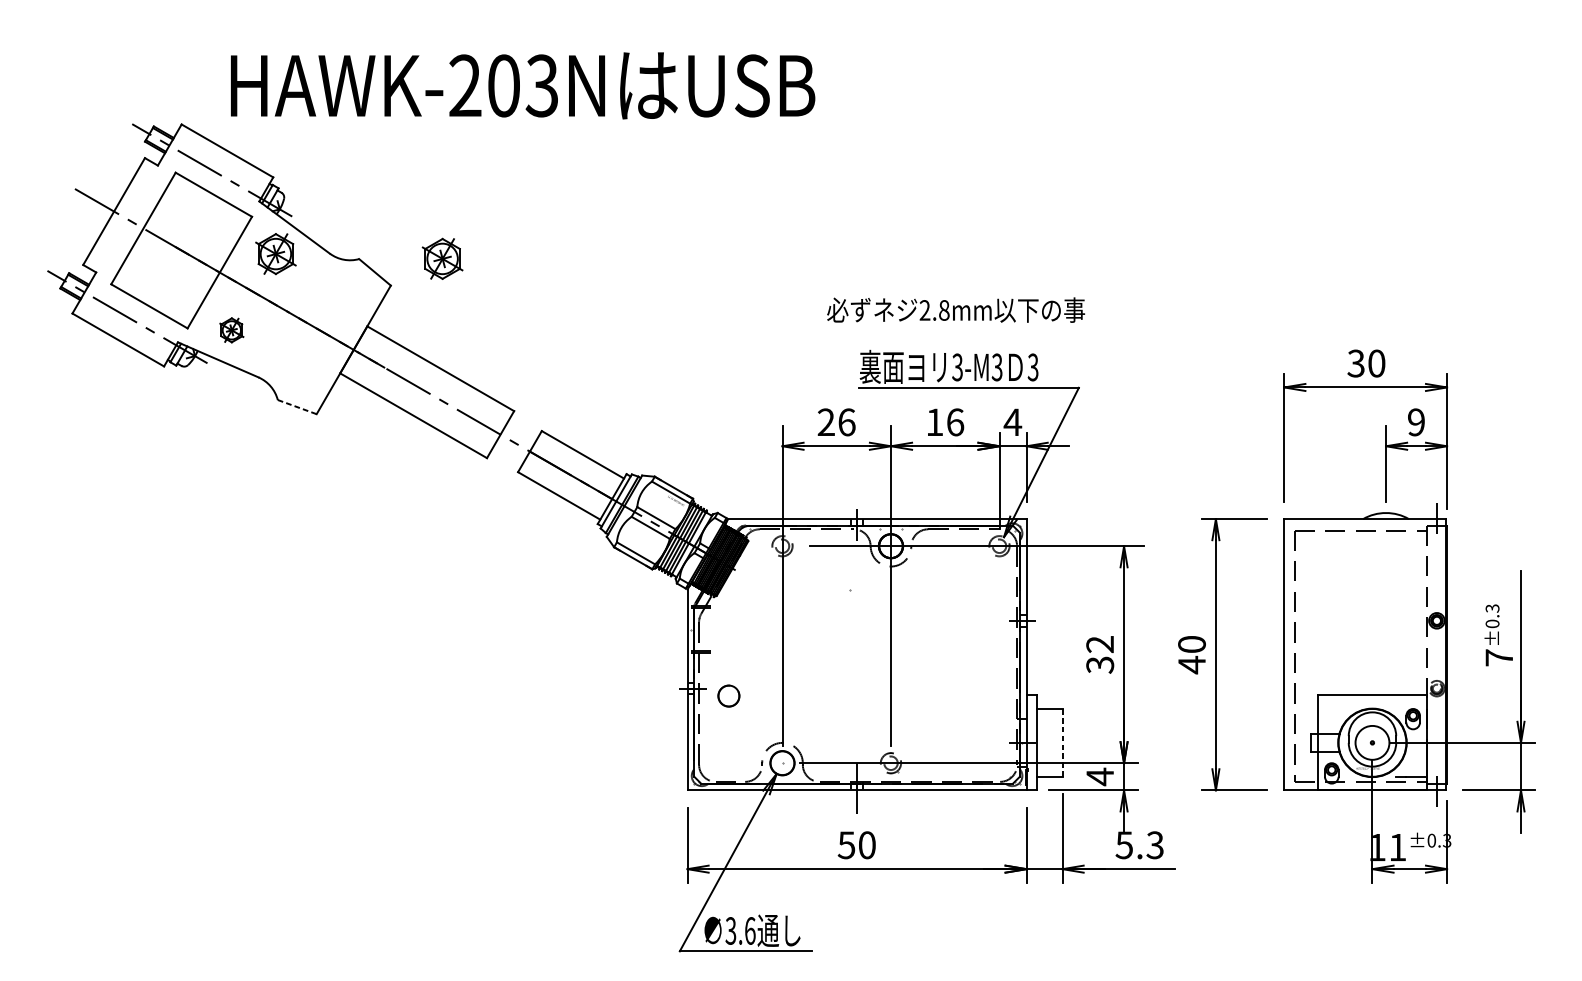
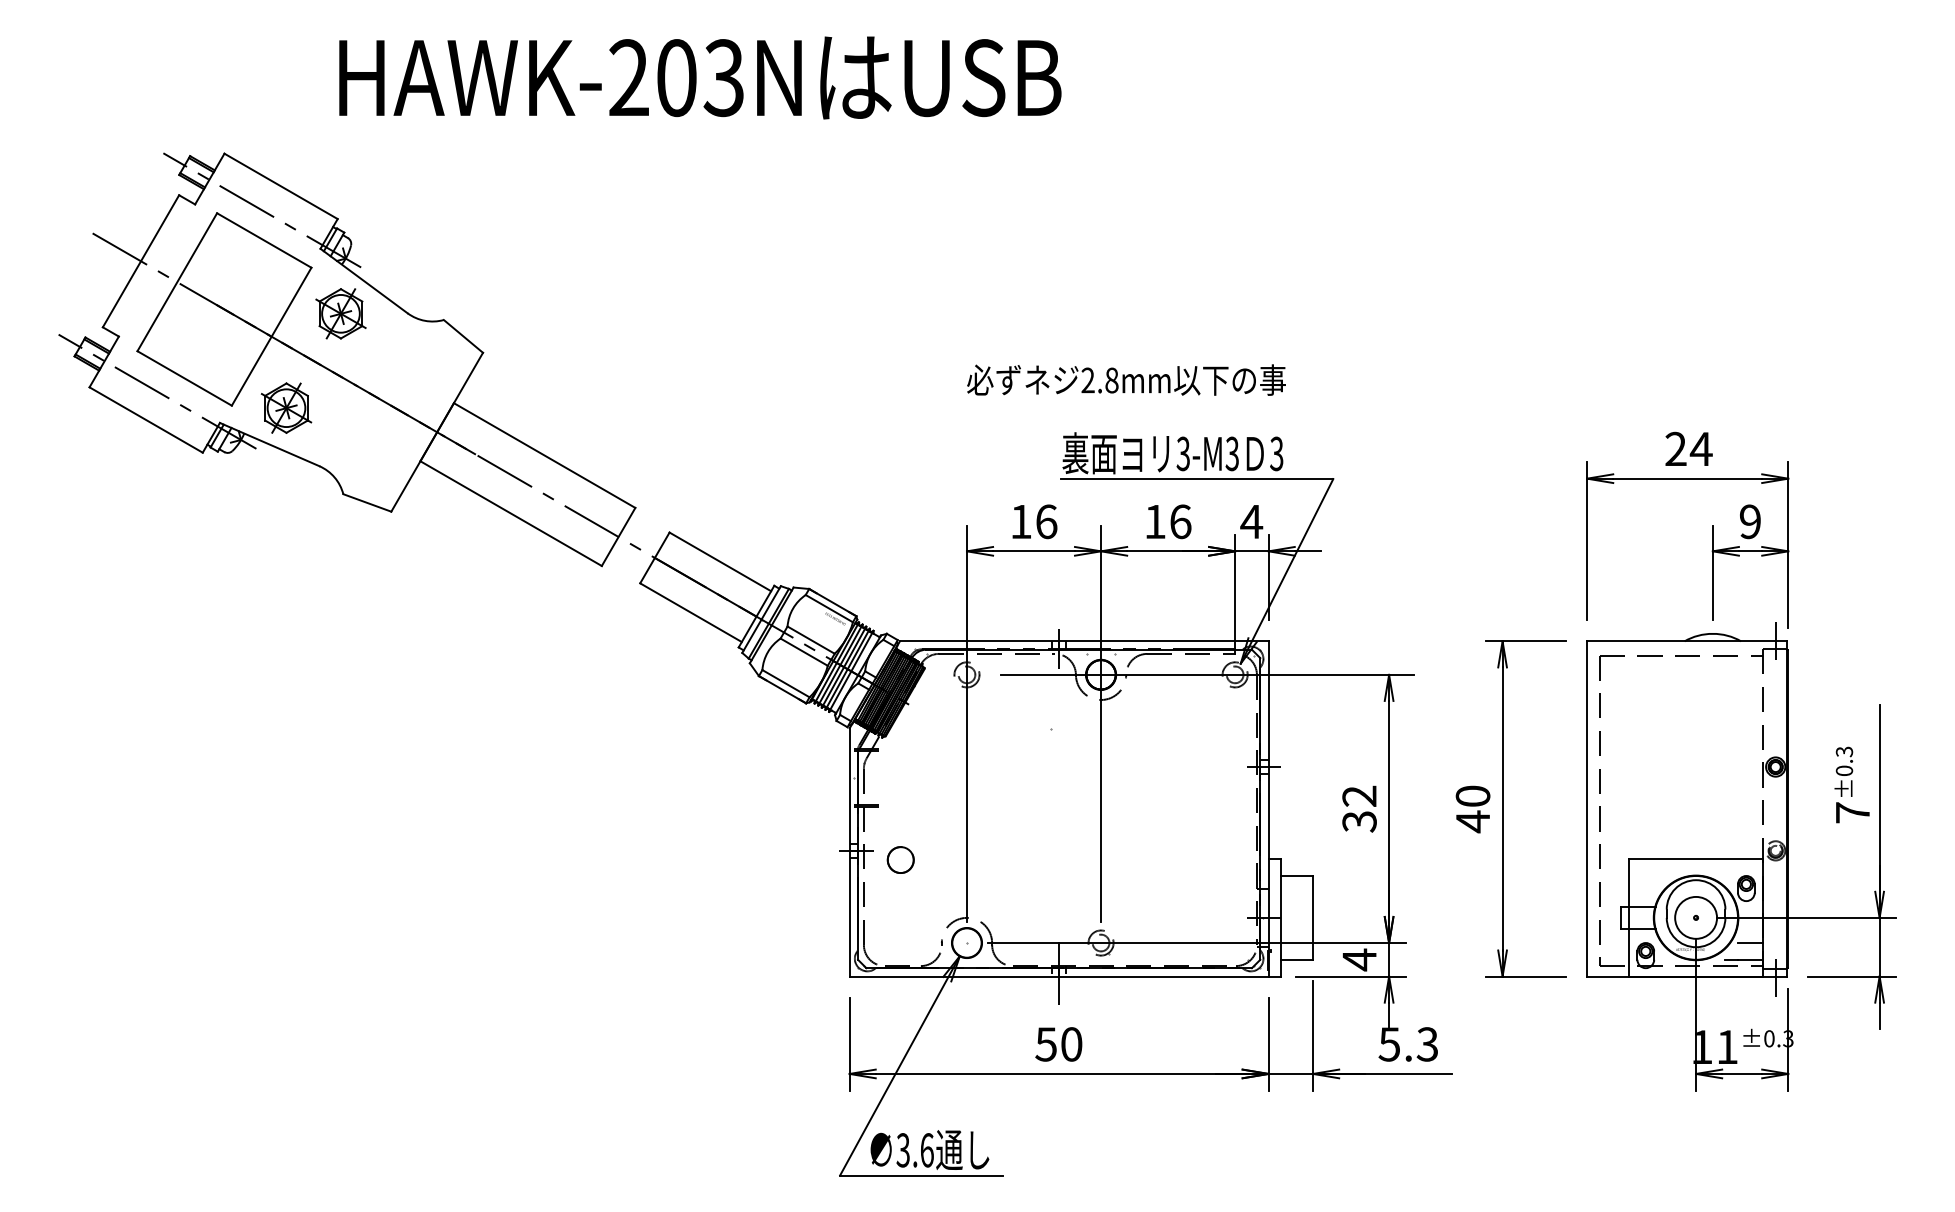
text: (523, 85) -> (700, 77), moved
part: (442, 258) -> (546, 319), removed
text: (956, 309) -> (1126, 379), moved
part: (231, 329) -> (286, 407), size x1.67
text: (1366, 363) -> (1688, 448), 30 -> 24
line: (297, 406) -> (367, 502), dashed -> solid
text: (825, 422) -> (1020, 521), 26 -> 16
line: (1062, 742) -> (1313, 917), dashed -> solid
line: (1416, 763) -> (1750, 943), added

